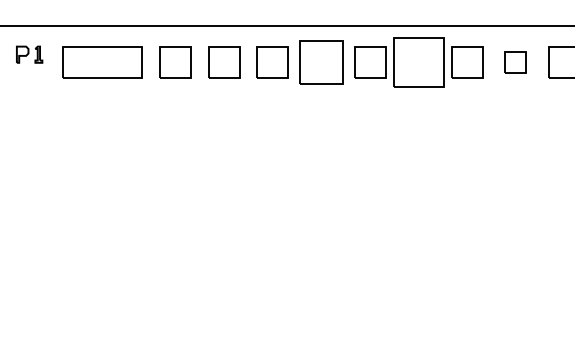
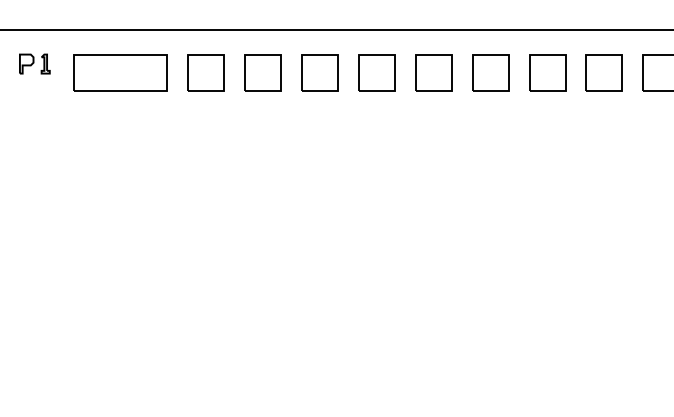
part: (321, 62) -> (376, 73), size x0.71
part: (418, 62) -> (490, 73), size x0.62
part: (515, 62) -> (604, 73), size x1.43

